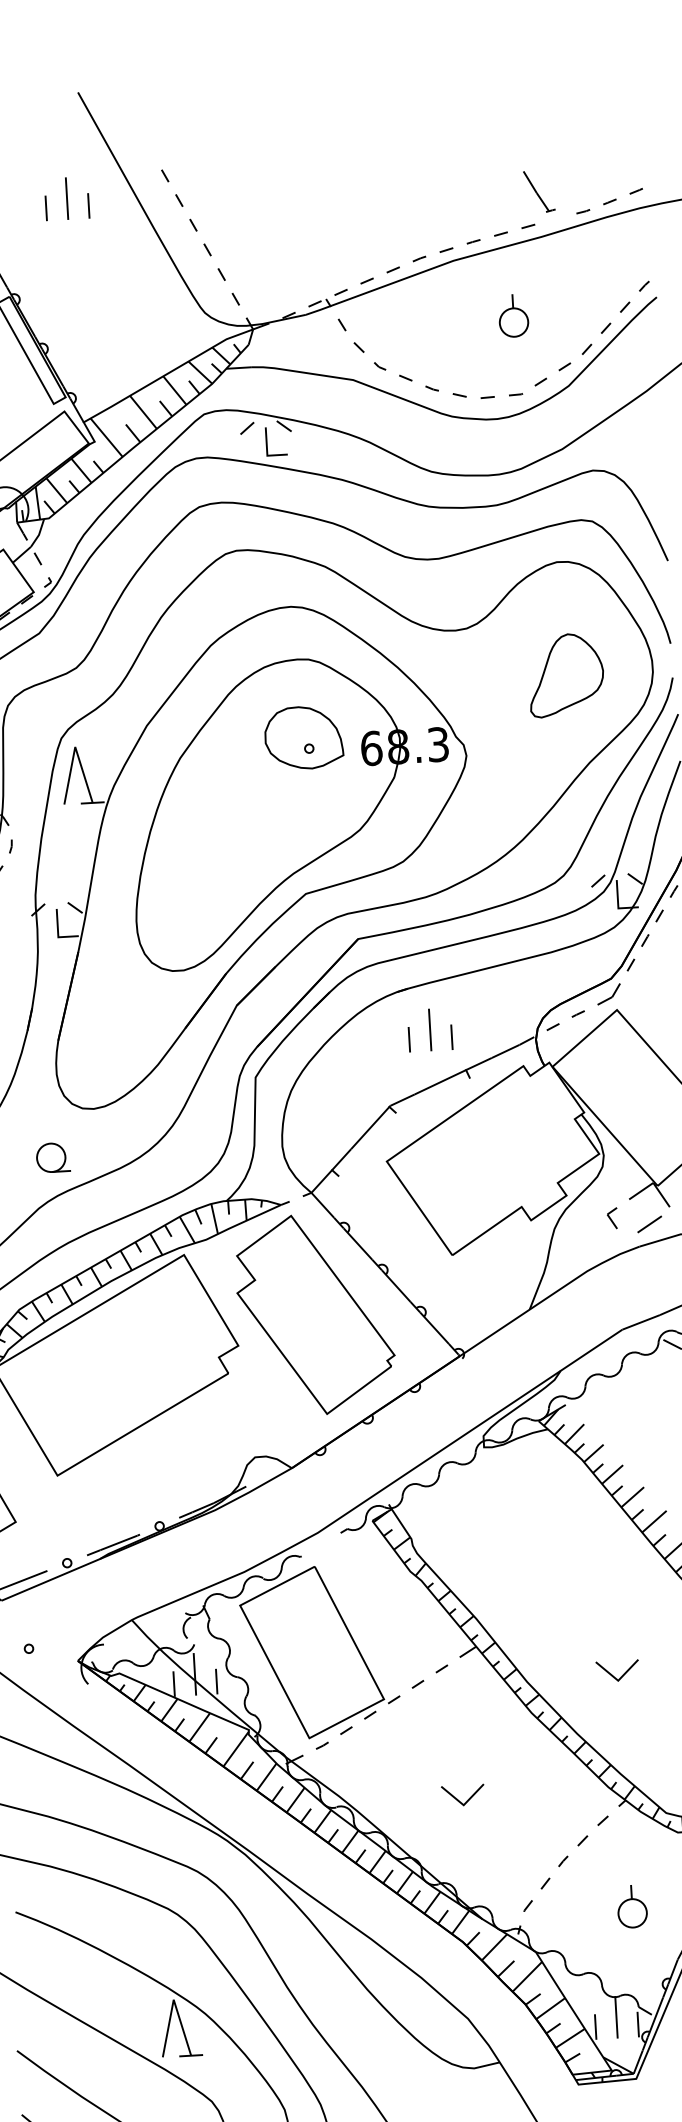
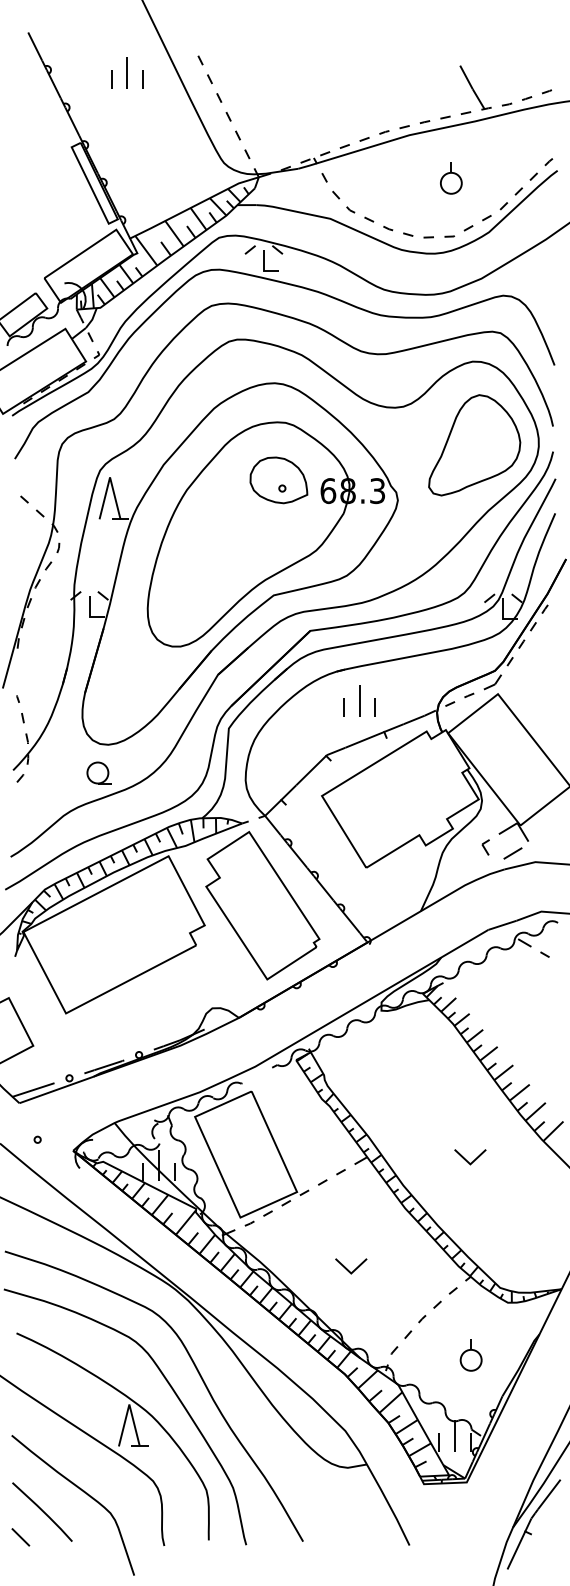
part: (539, 191) -> (475, 87), size x1.43
part: (565, 675) -> (474, 445), size x1.67
part: (52, 1157) -> (98, 772), moved
part: (617, 1671) -> (470, 1157), moved

